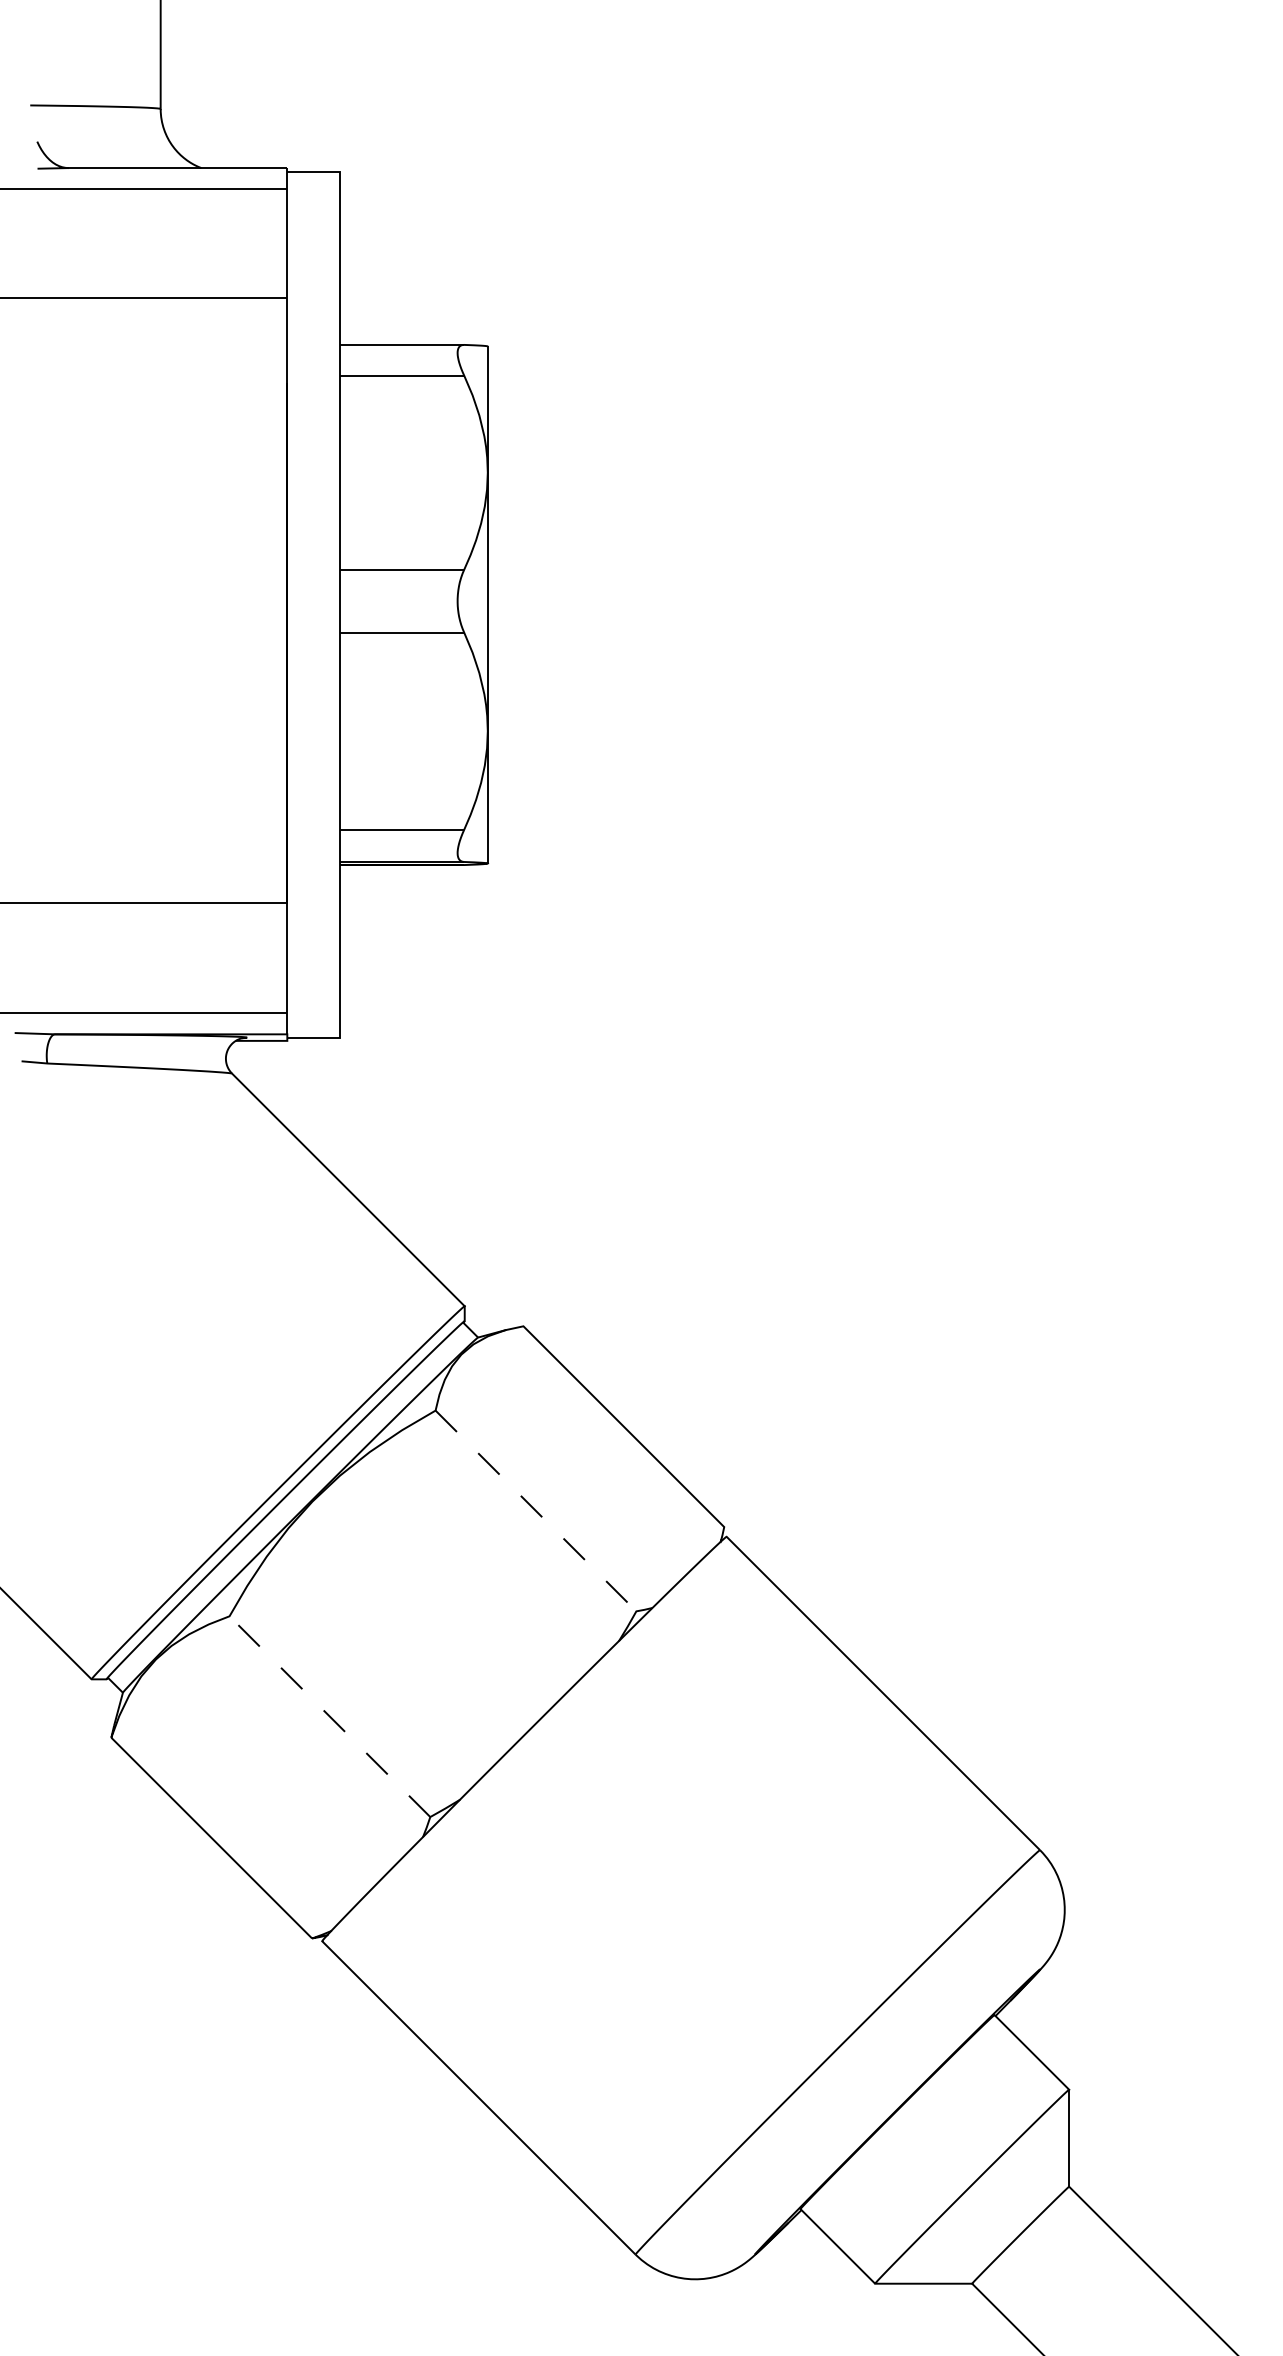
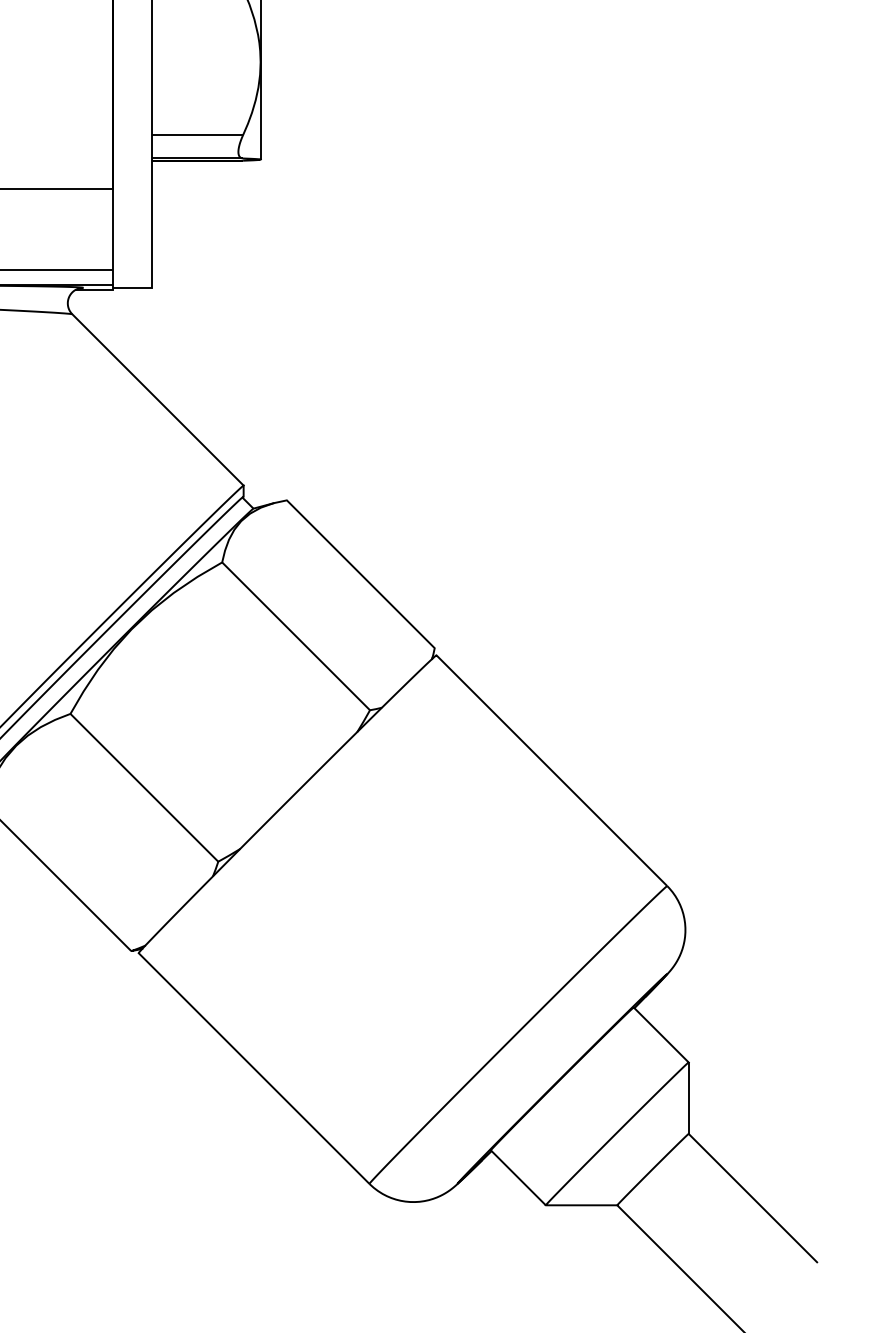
line: (535, 1510) -> (295, 635), dashed -> solid
line: (329, 1716) -> (144, 787), dashed -> solid

